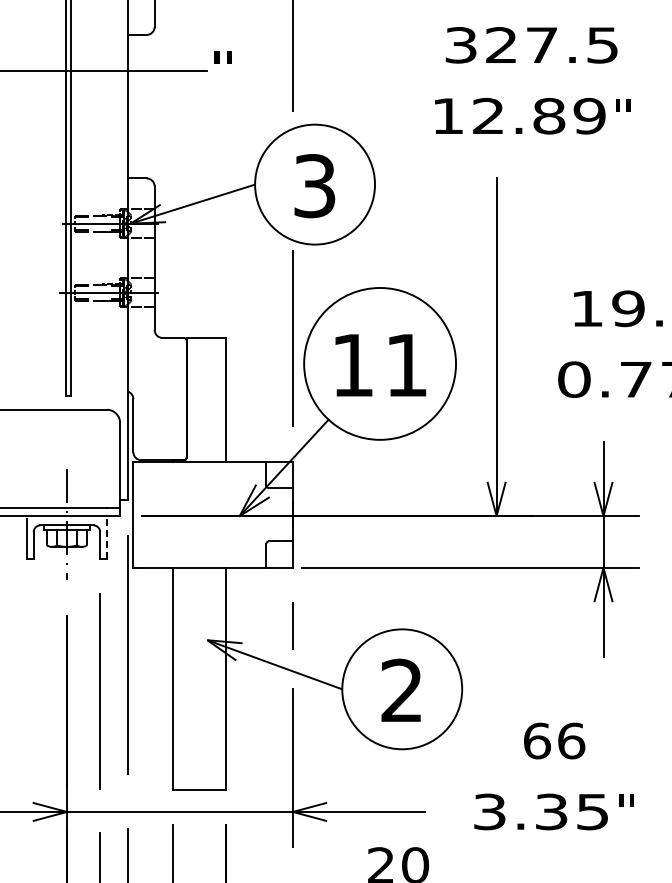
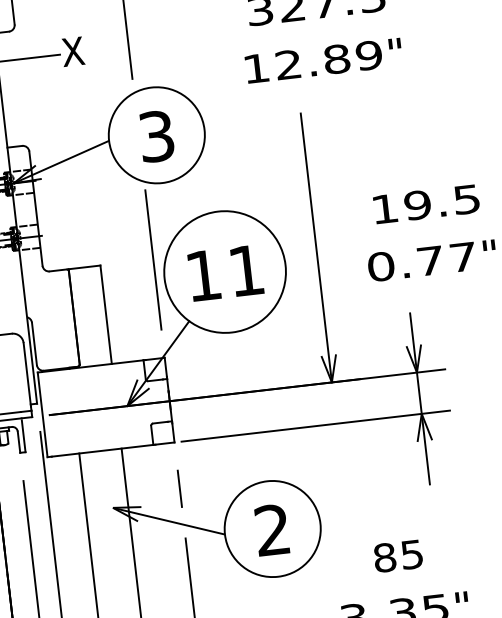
text: (222, 68) -> (72, 51), " -> X
line: (106, 538) -> (23, 436), dashed -> solid
text: (554, 740) -> (398, 555), 66 -> 85

